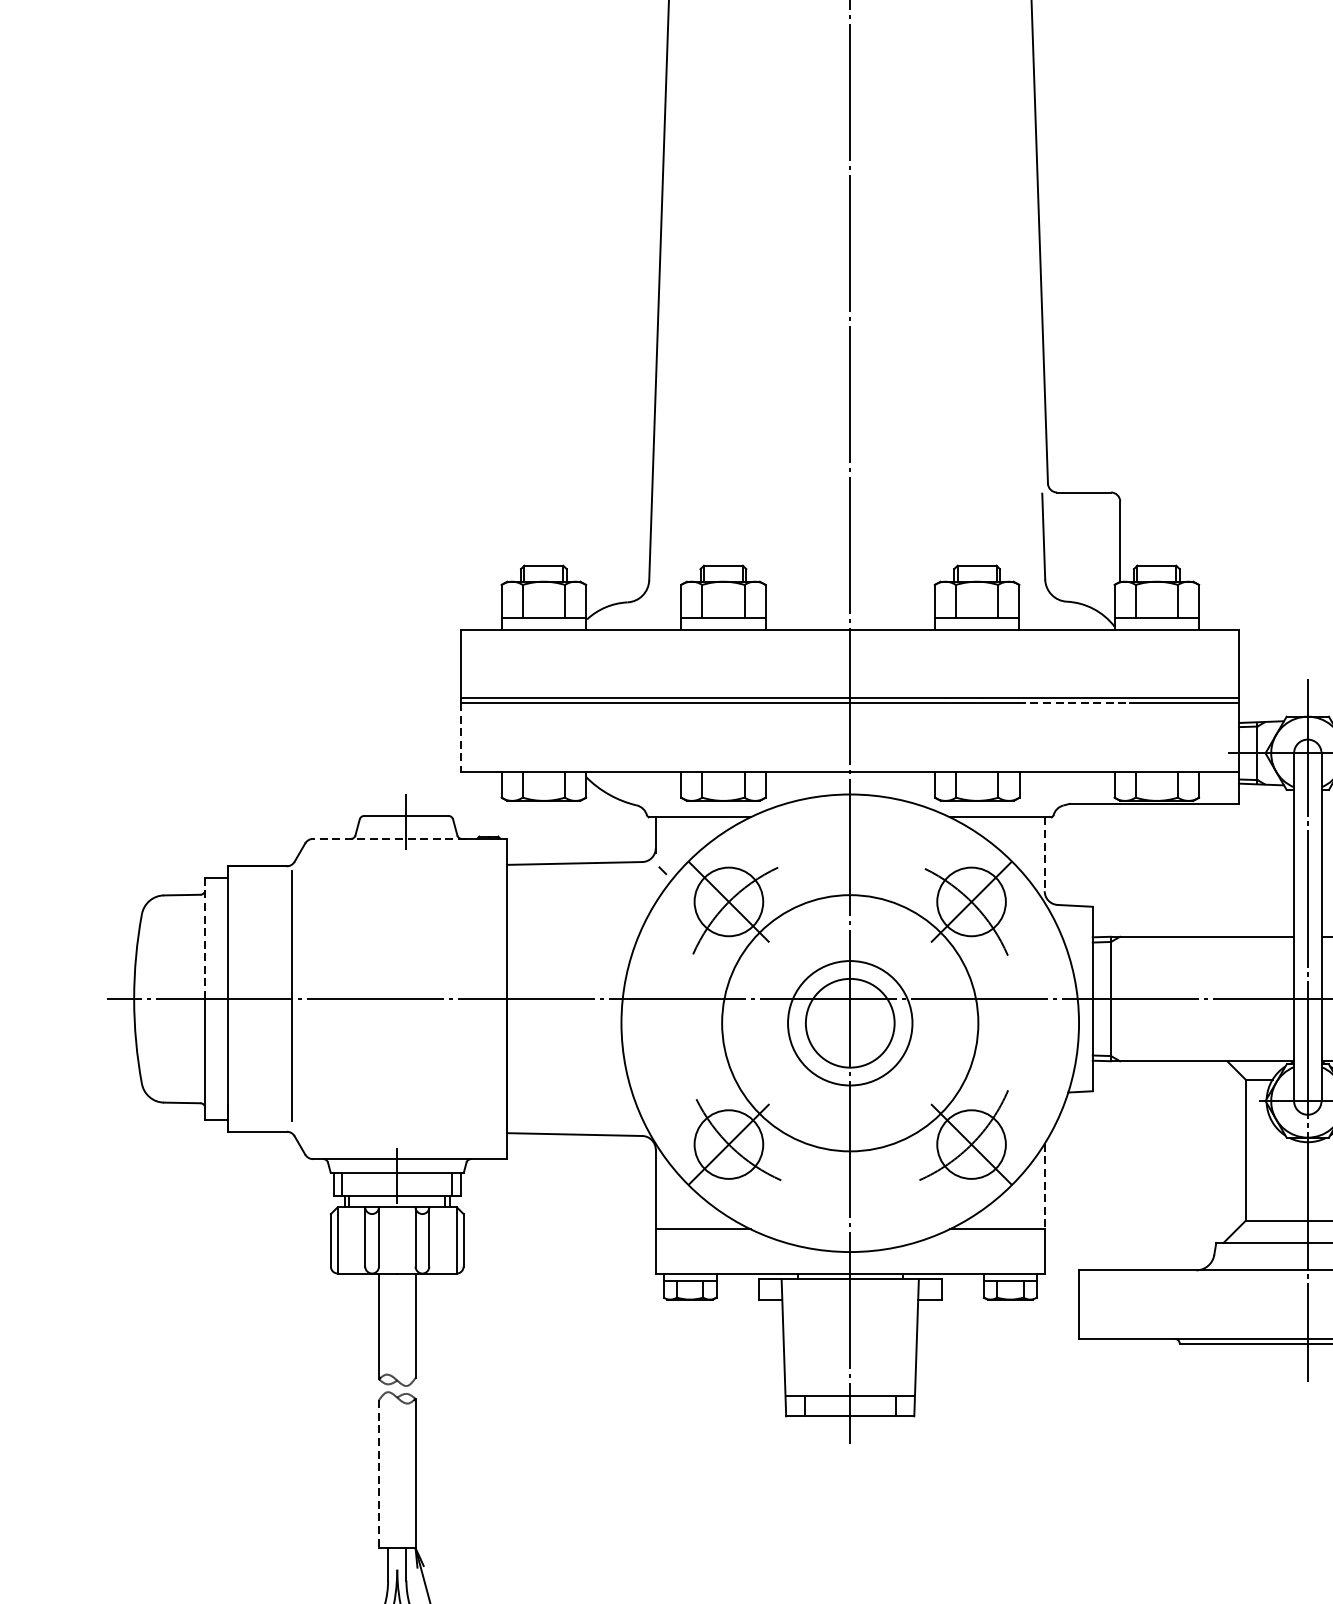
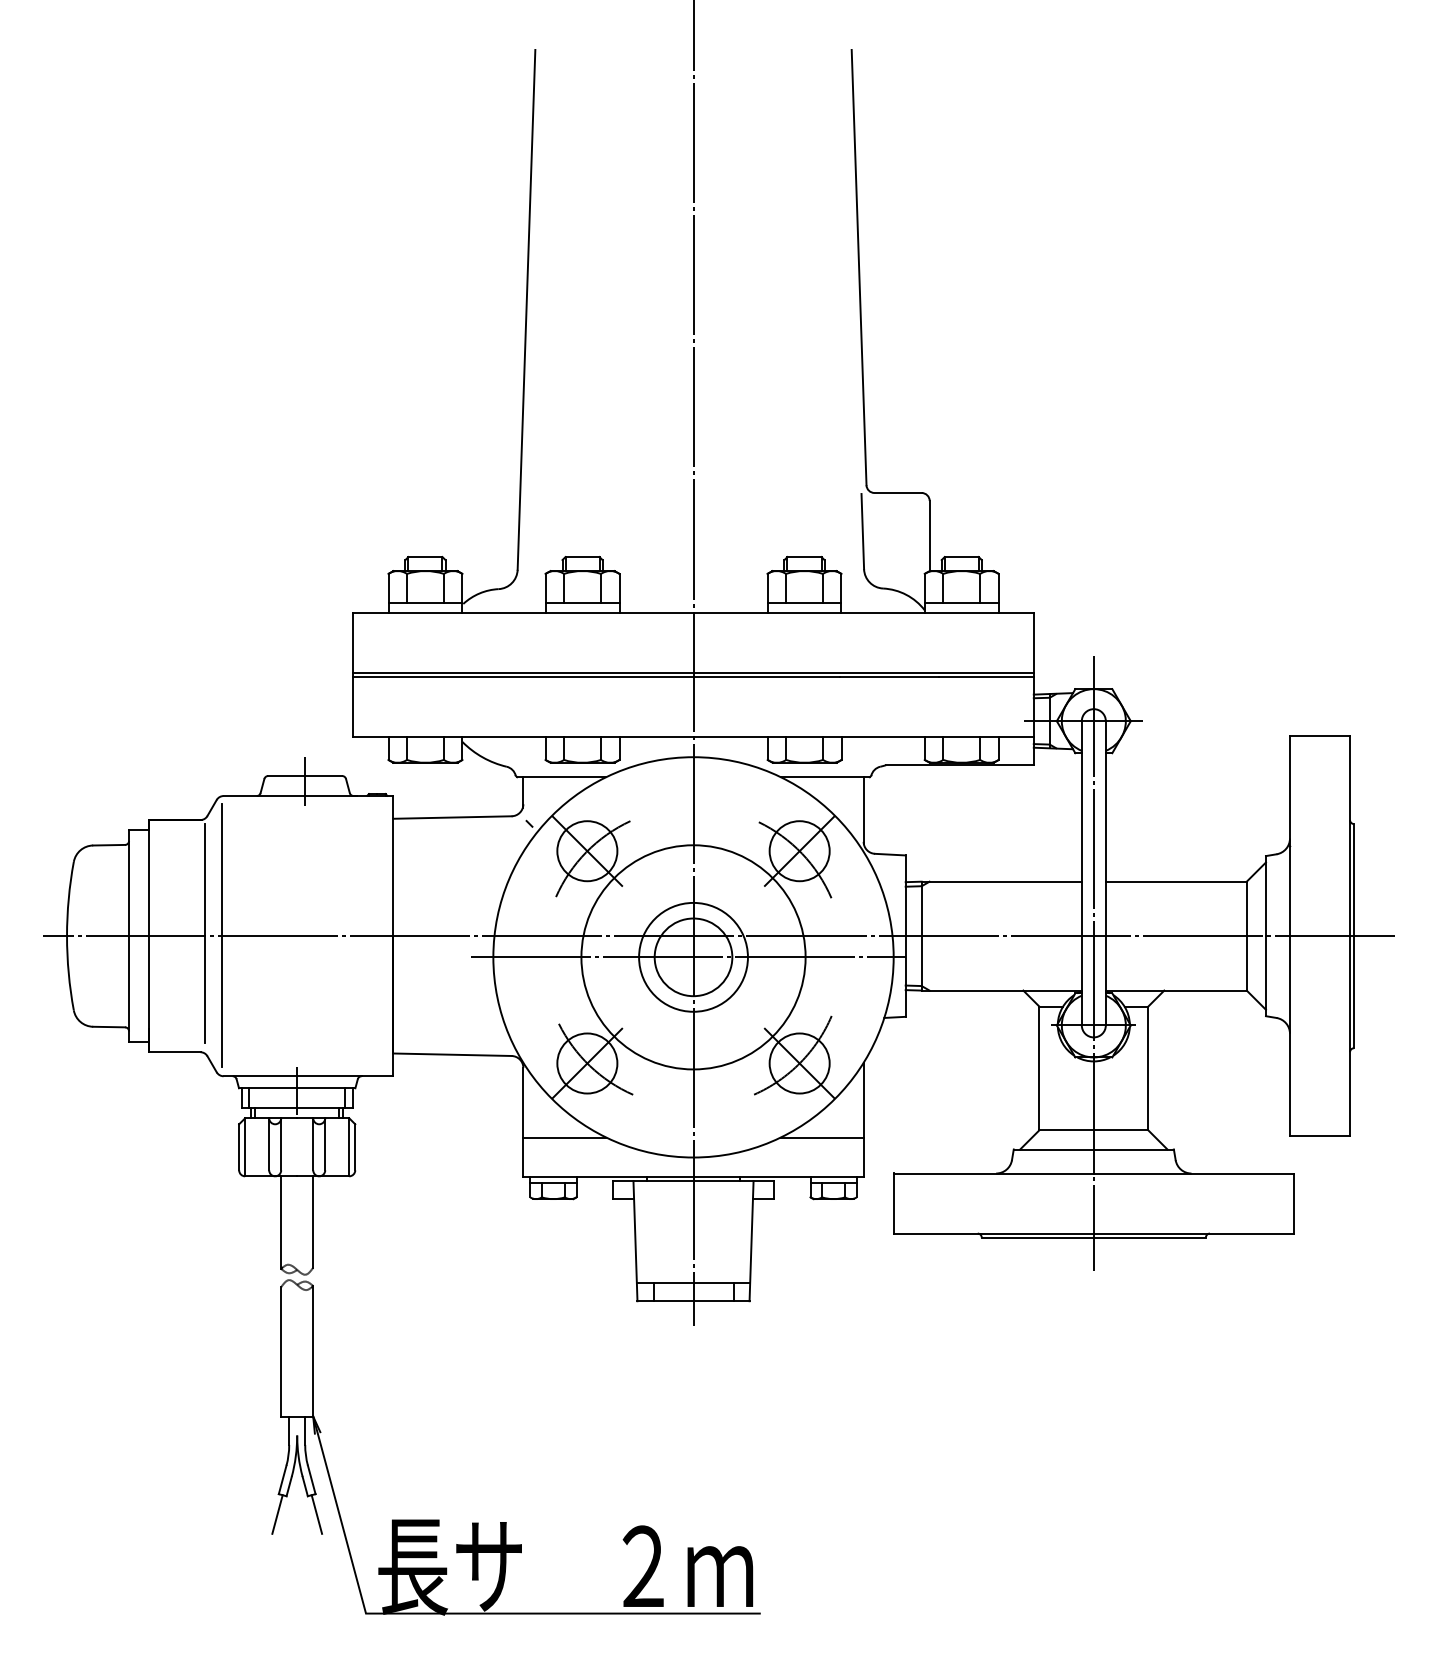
line: (1074, 703) -> (889, 677), dashed -> solid
line: (461, 737) -> (353, 707), dashed -> solid
line: (389, 839) -> (290, 796), dashed -> solid
line: (1044, 856) -> (863, 811), dashed -> solid
line: (205, 937) -> (129, 882), dashed -> solid
line: (310, 998) -> (221, 935), added
line: (843, 1023) -> (687, 957), added
line: (1044, 1186) -> (863, 1100), dashed -> solid
line: (379, 1473) -> (281, 1351), dashed -> solid

